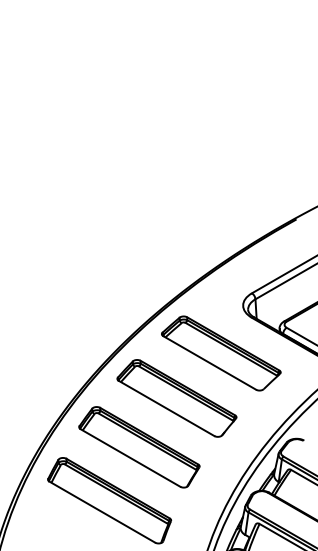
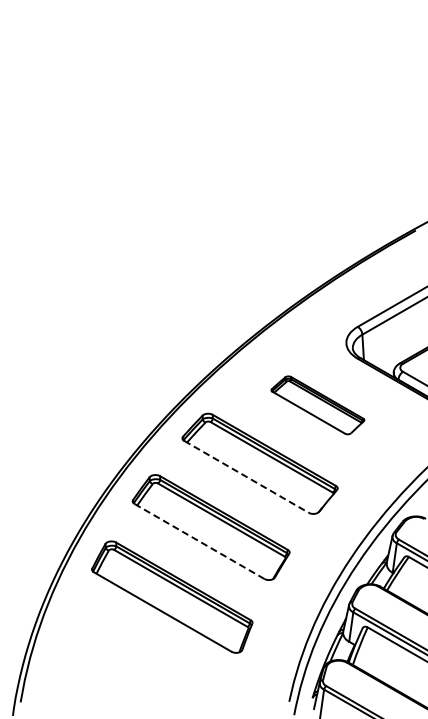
part: (221, 353) -> (317, 405), size x0.6
line: (166, 408) -> (246, 476), solid -> dashed
line: (130, 458) -> (199, 541), solid -> dashed

